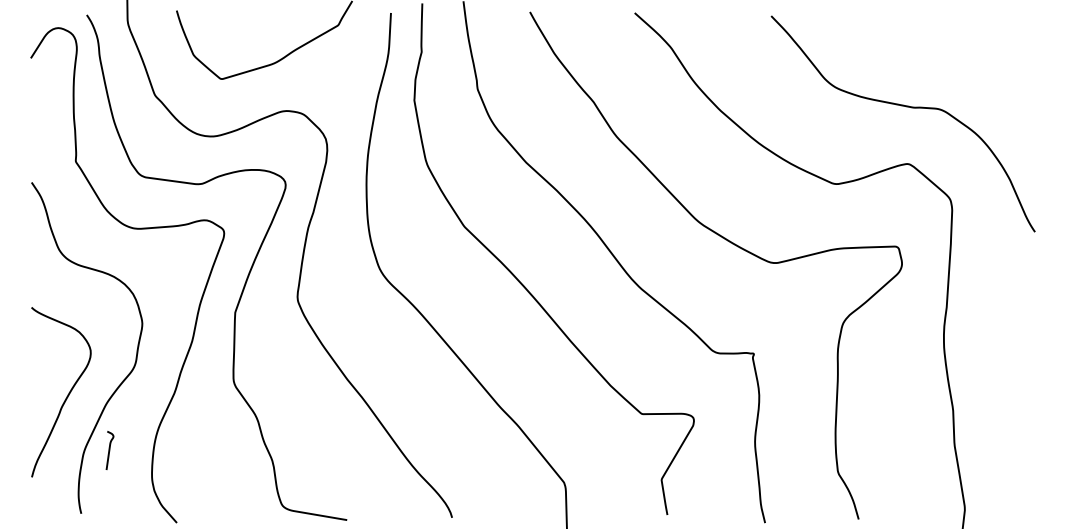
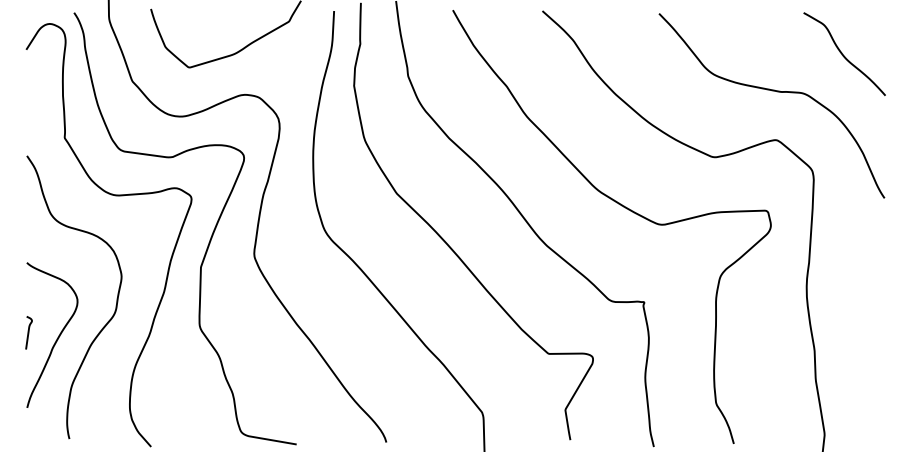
curve: (987, 64) -> (843, 55), added
curve: (109, 450) -> (28, 332), moved

